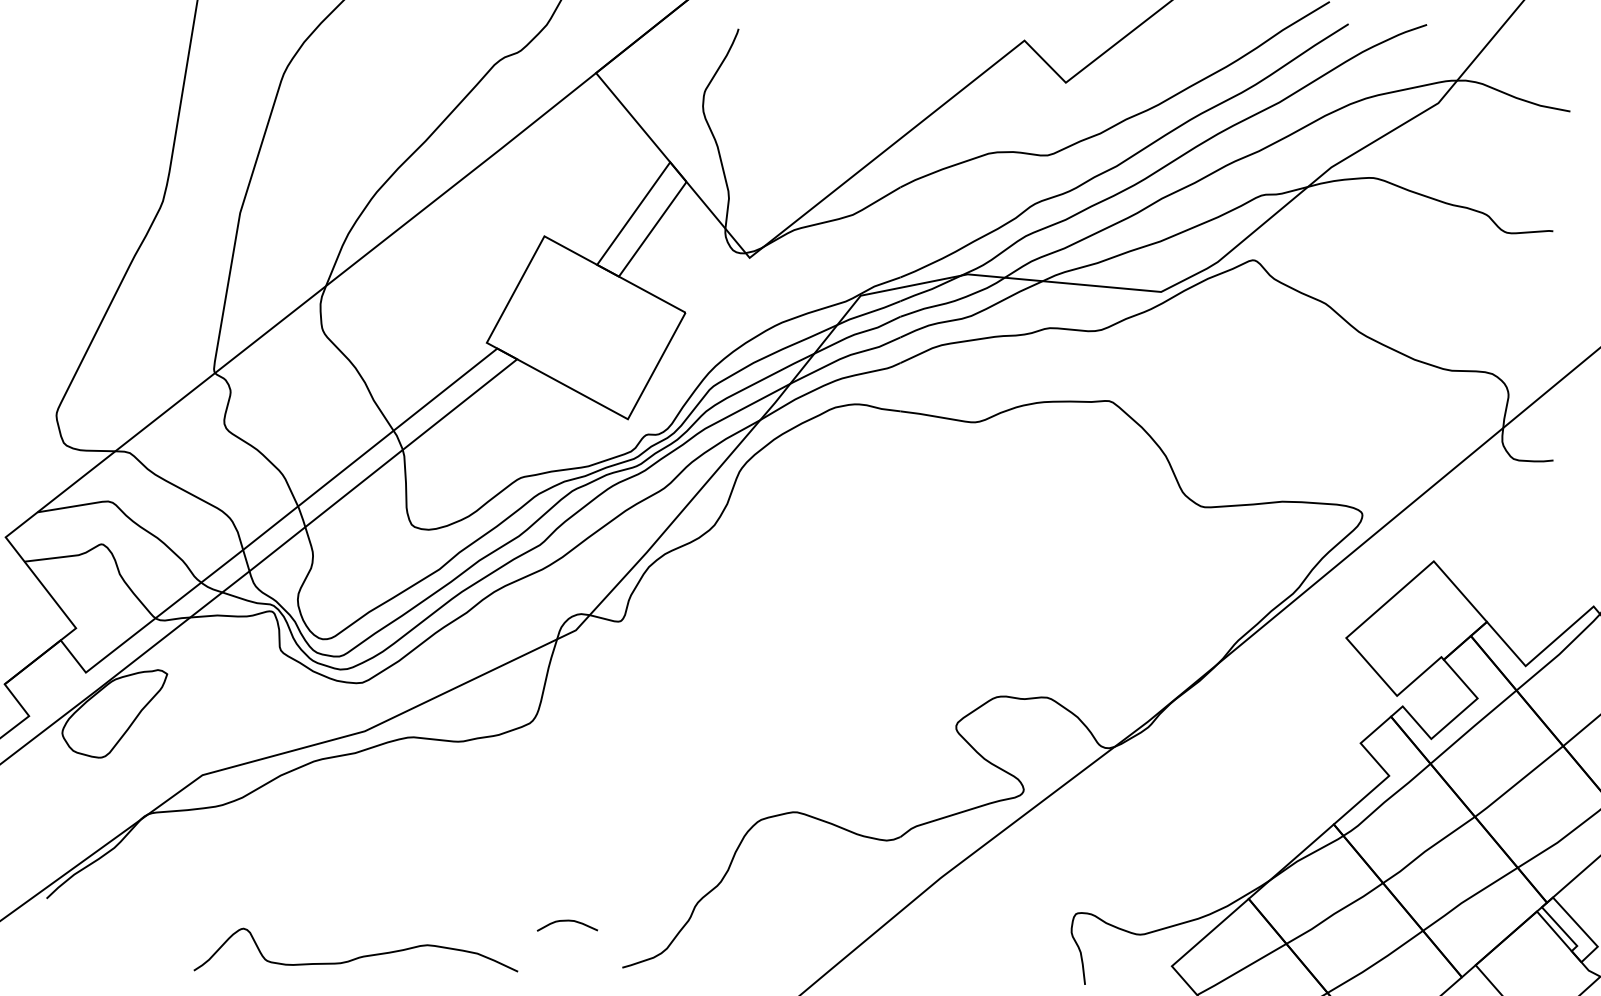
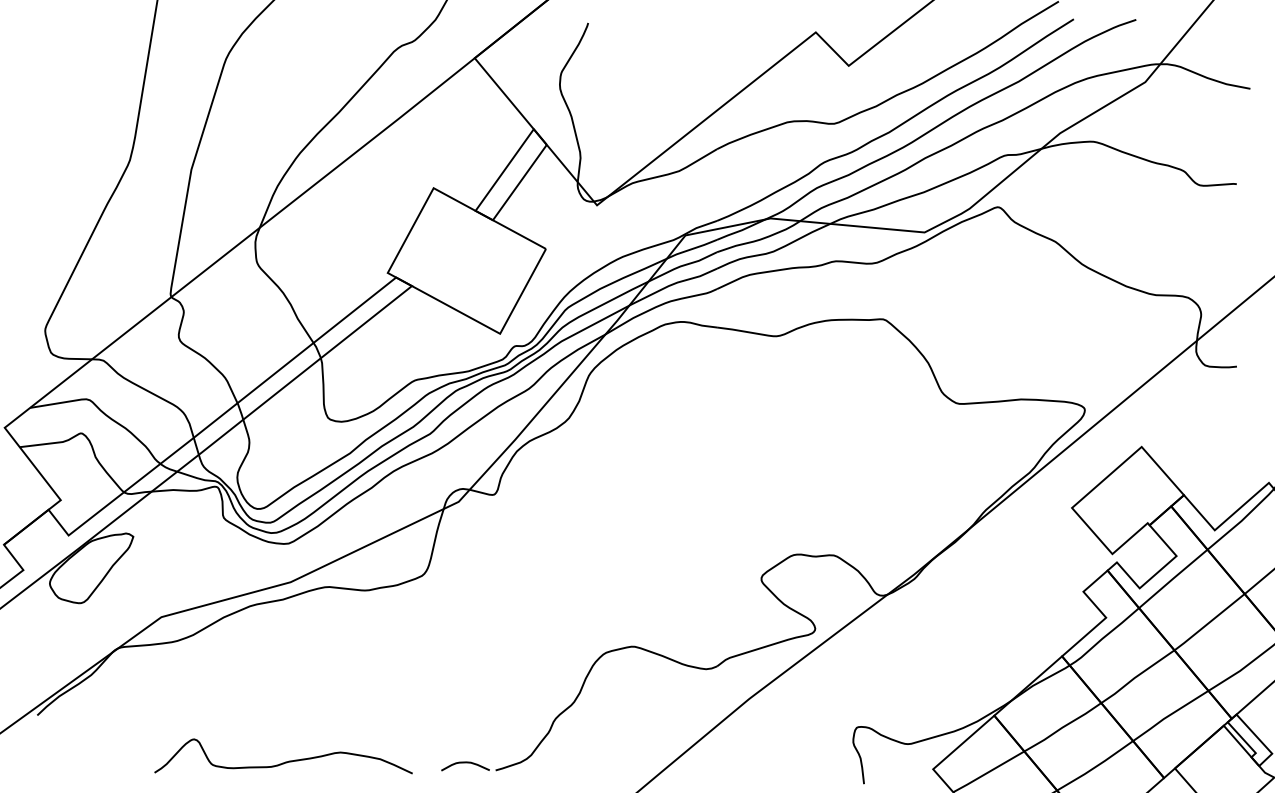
curve: (566, 921) -> (464, 763), moved

